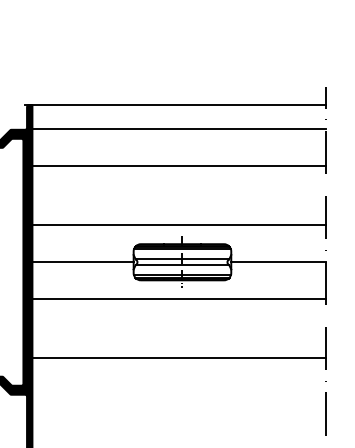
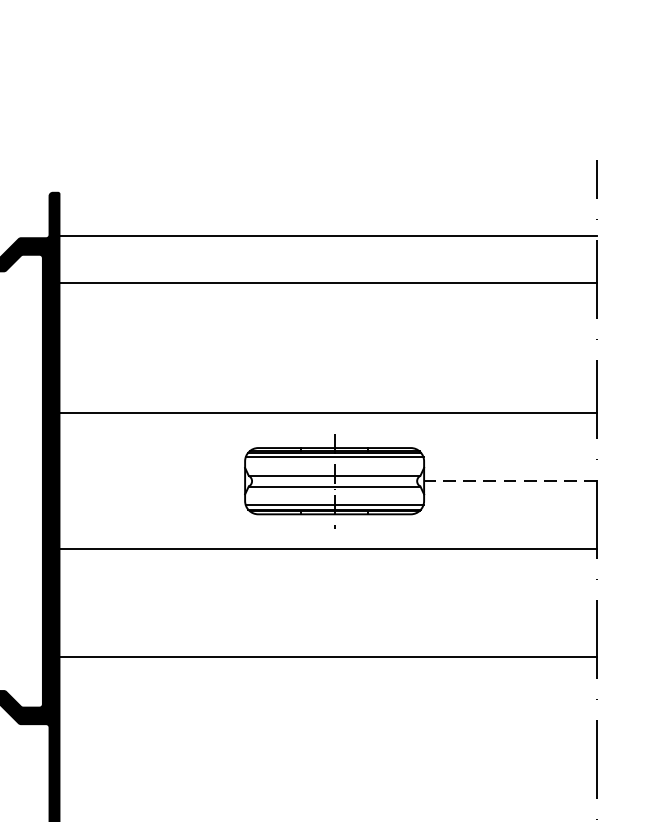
line: (174, 105) -> (319, 193), removed
line: (178, 166) -> (327, 283), moved
line: (82, 262) -> (151, 481), removed
line: (277, 262) -> (508, 481), solid -> dashed

